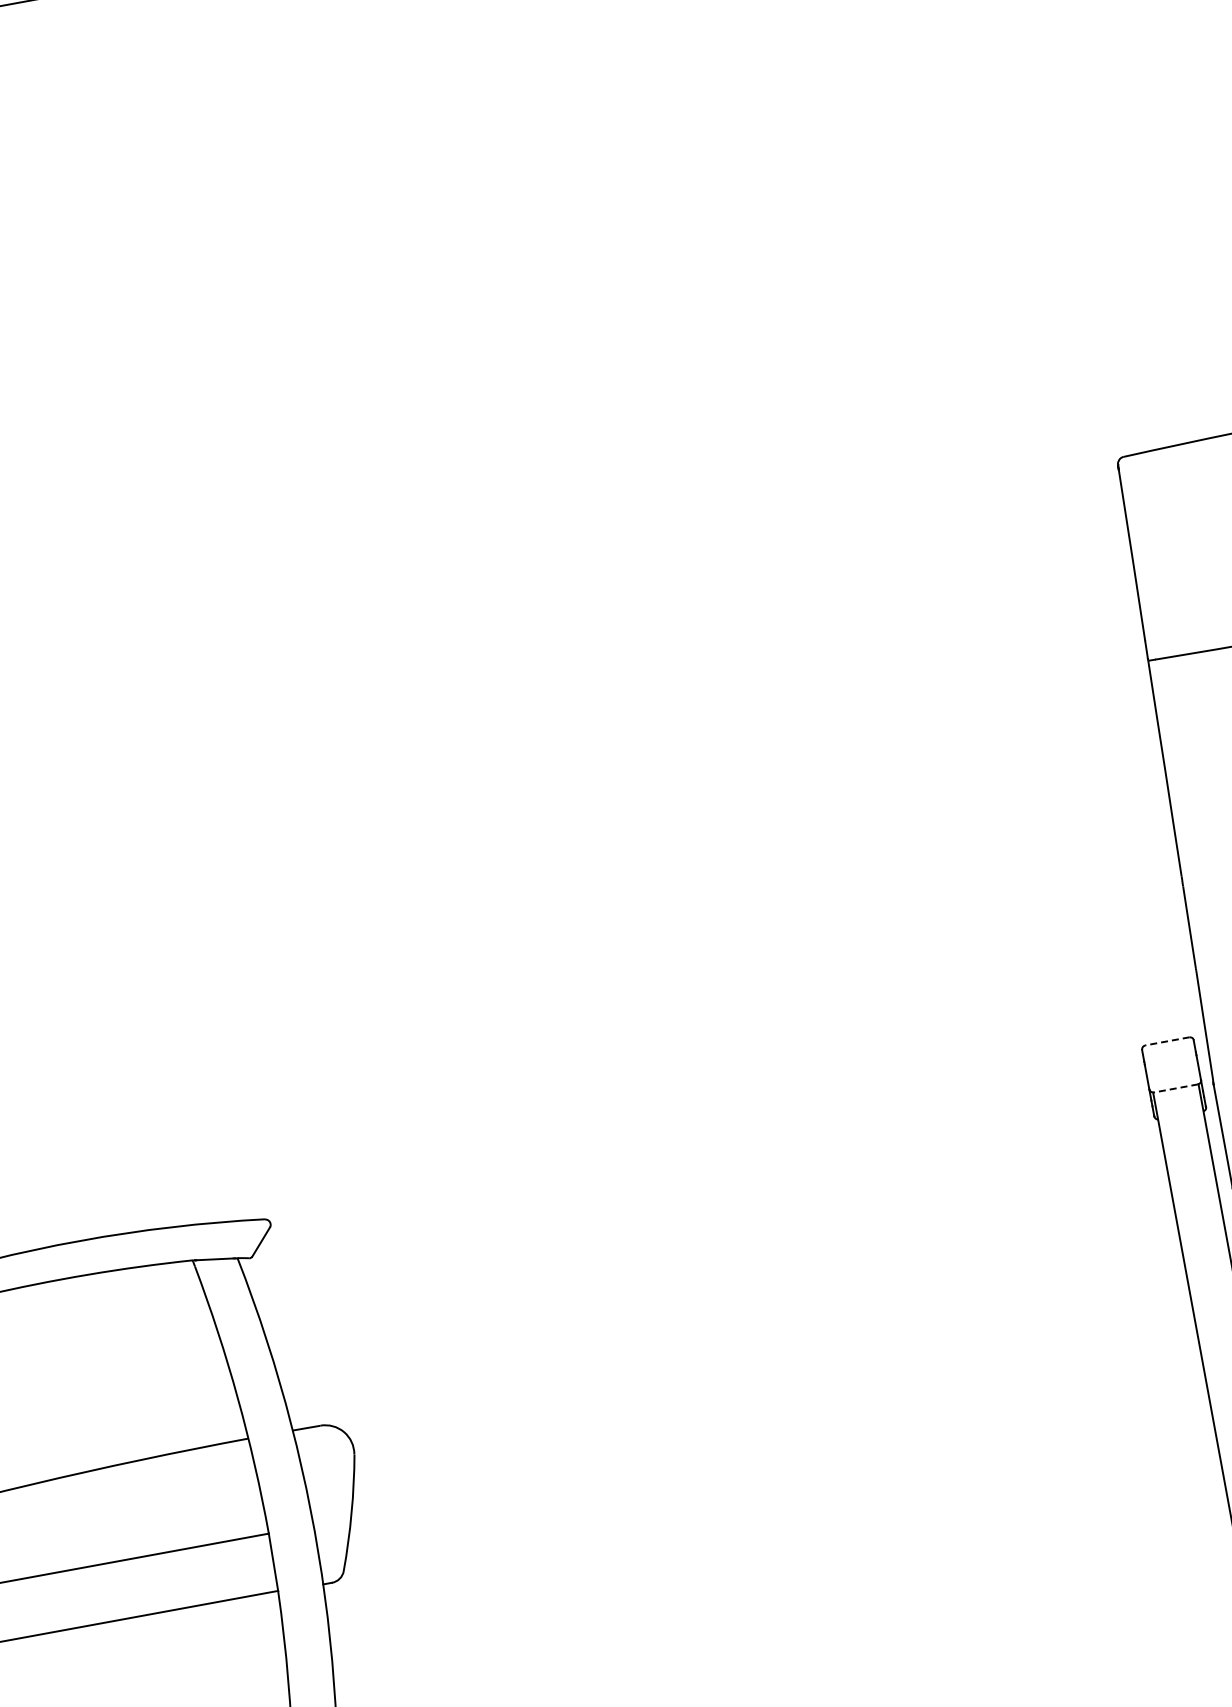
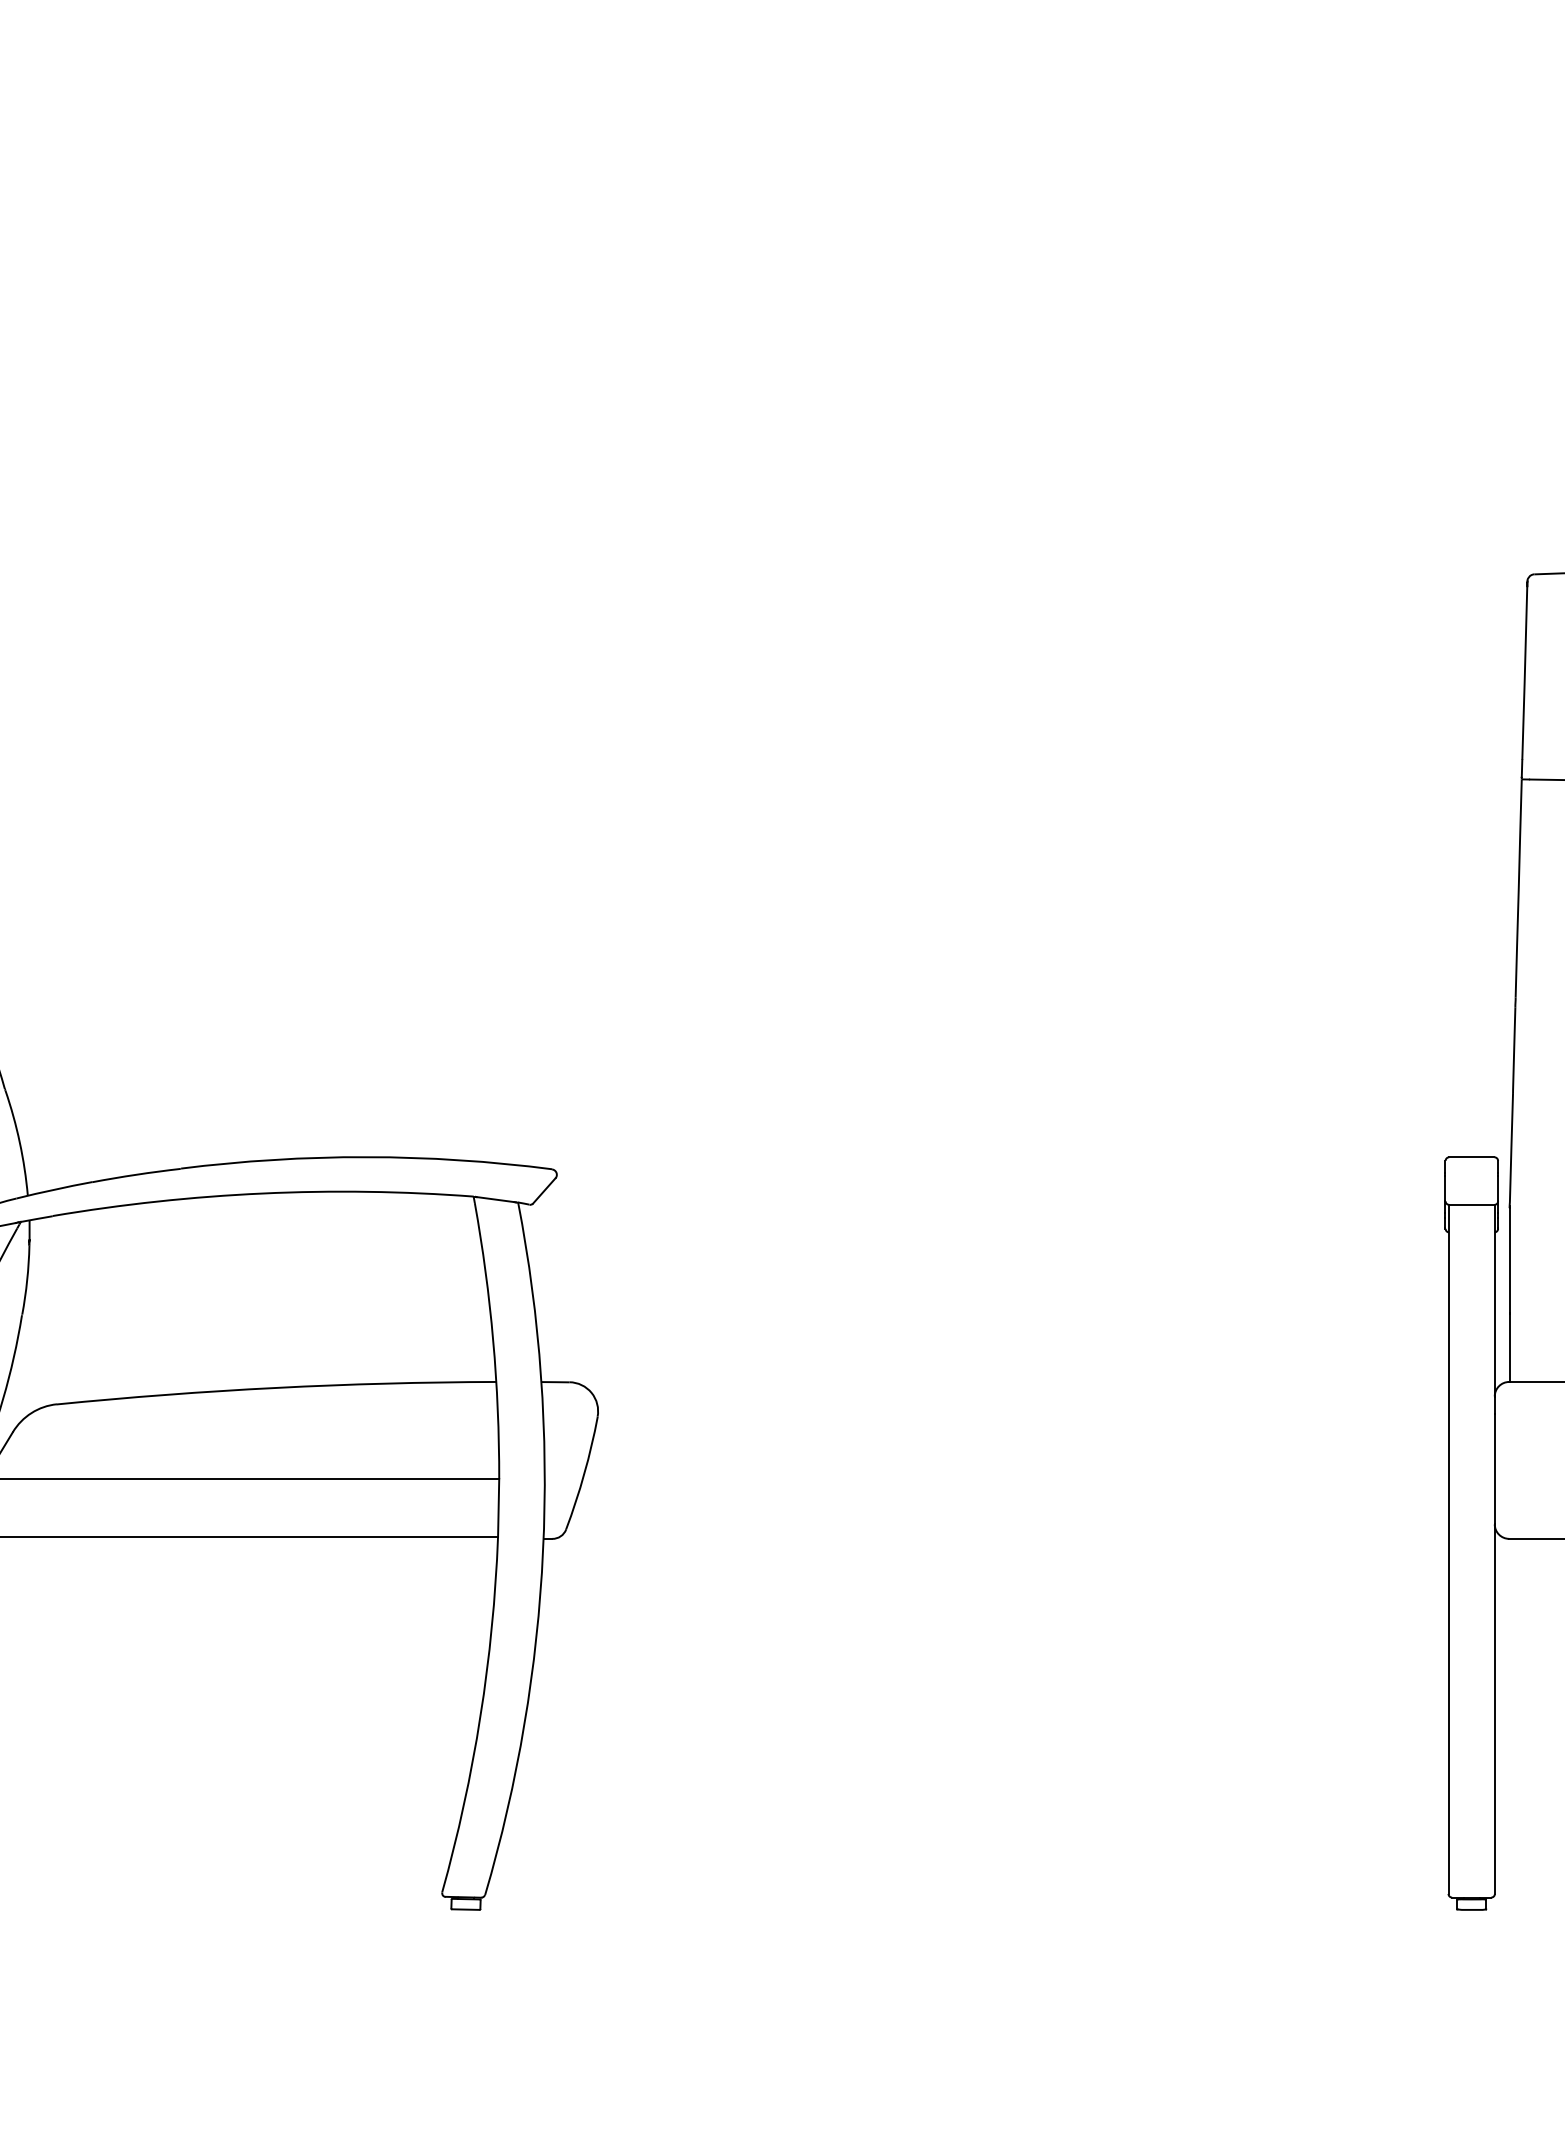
line: (1167, 1041) -> (1471, 1157), dashed -> solid
line: (1175, 1088) -> (1471, 1205), dashed -> solid

